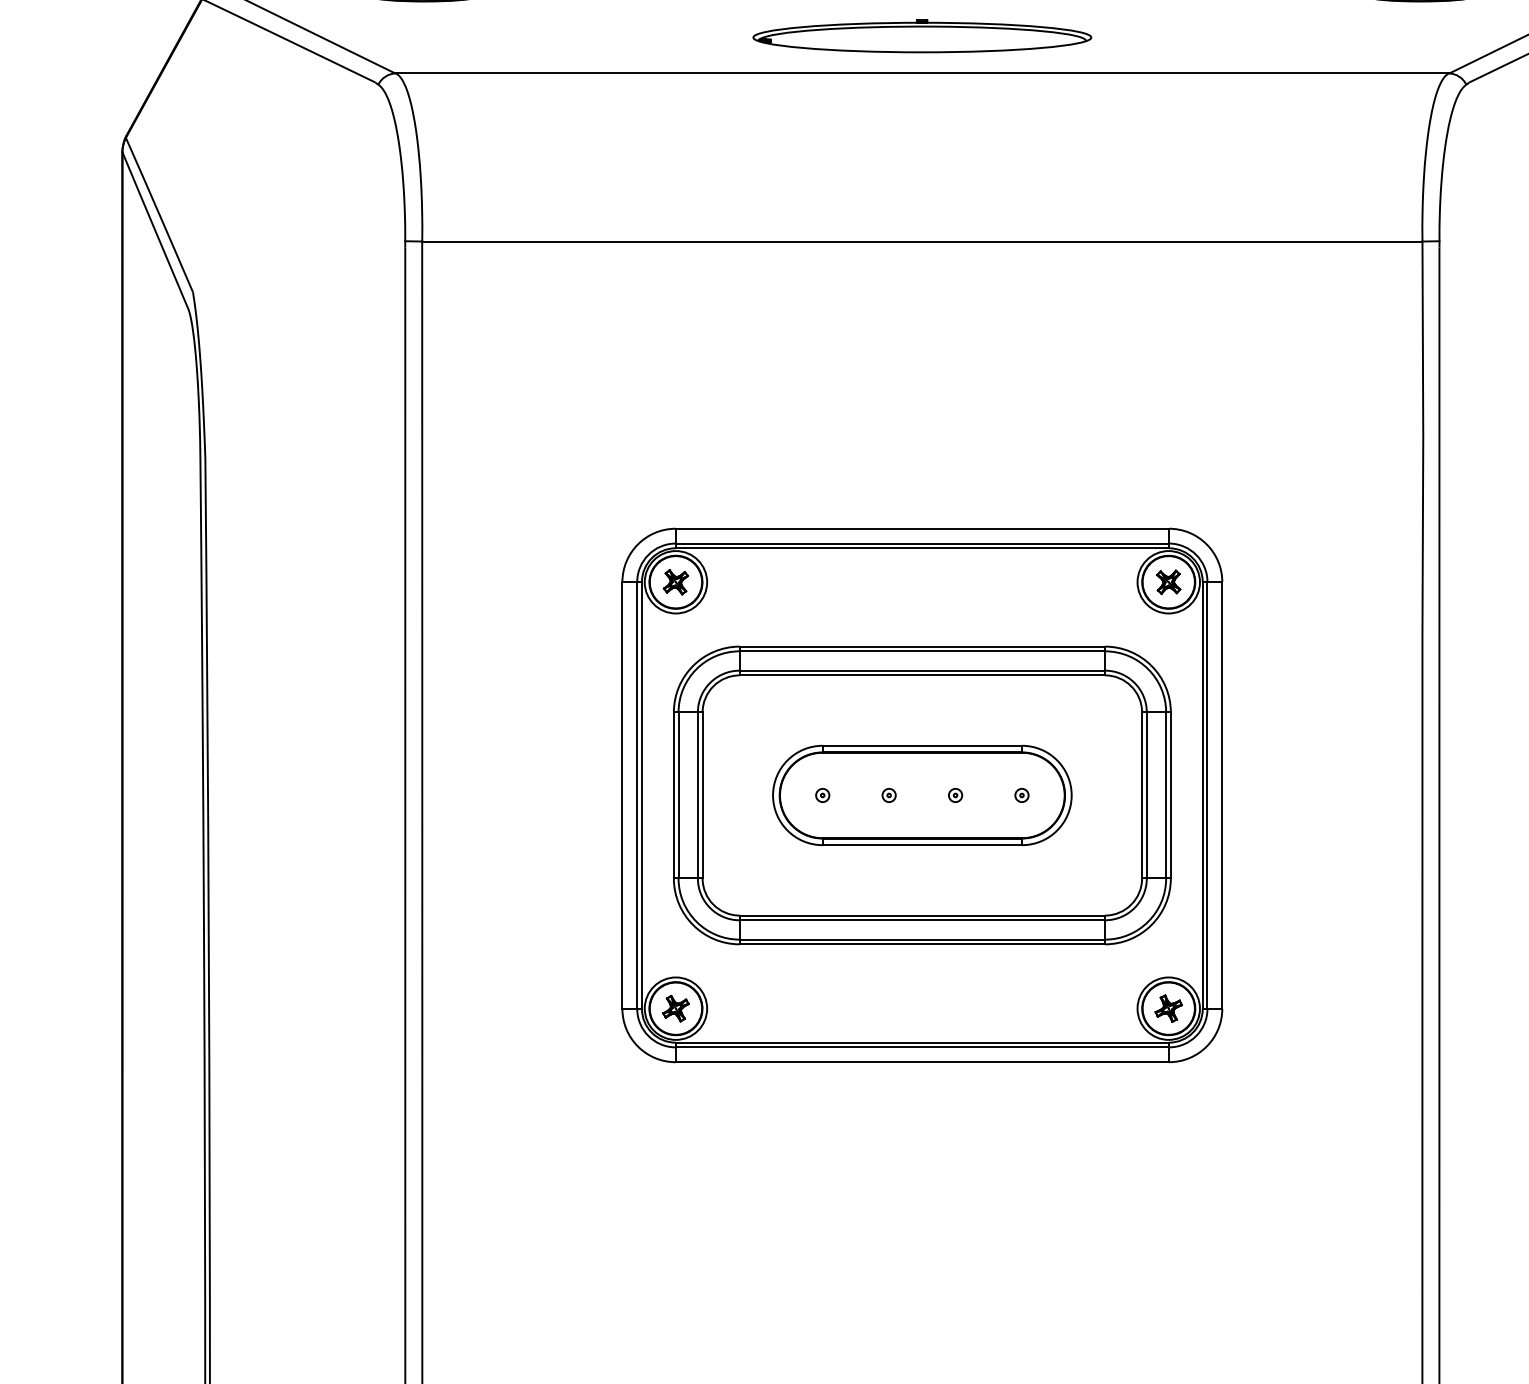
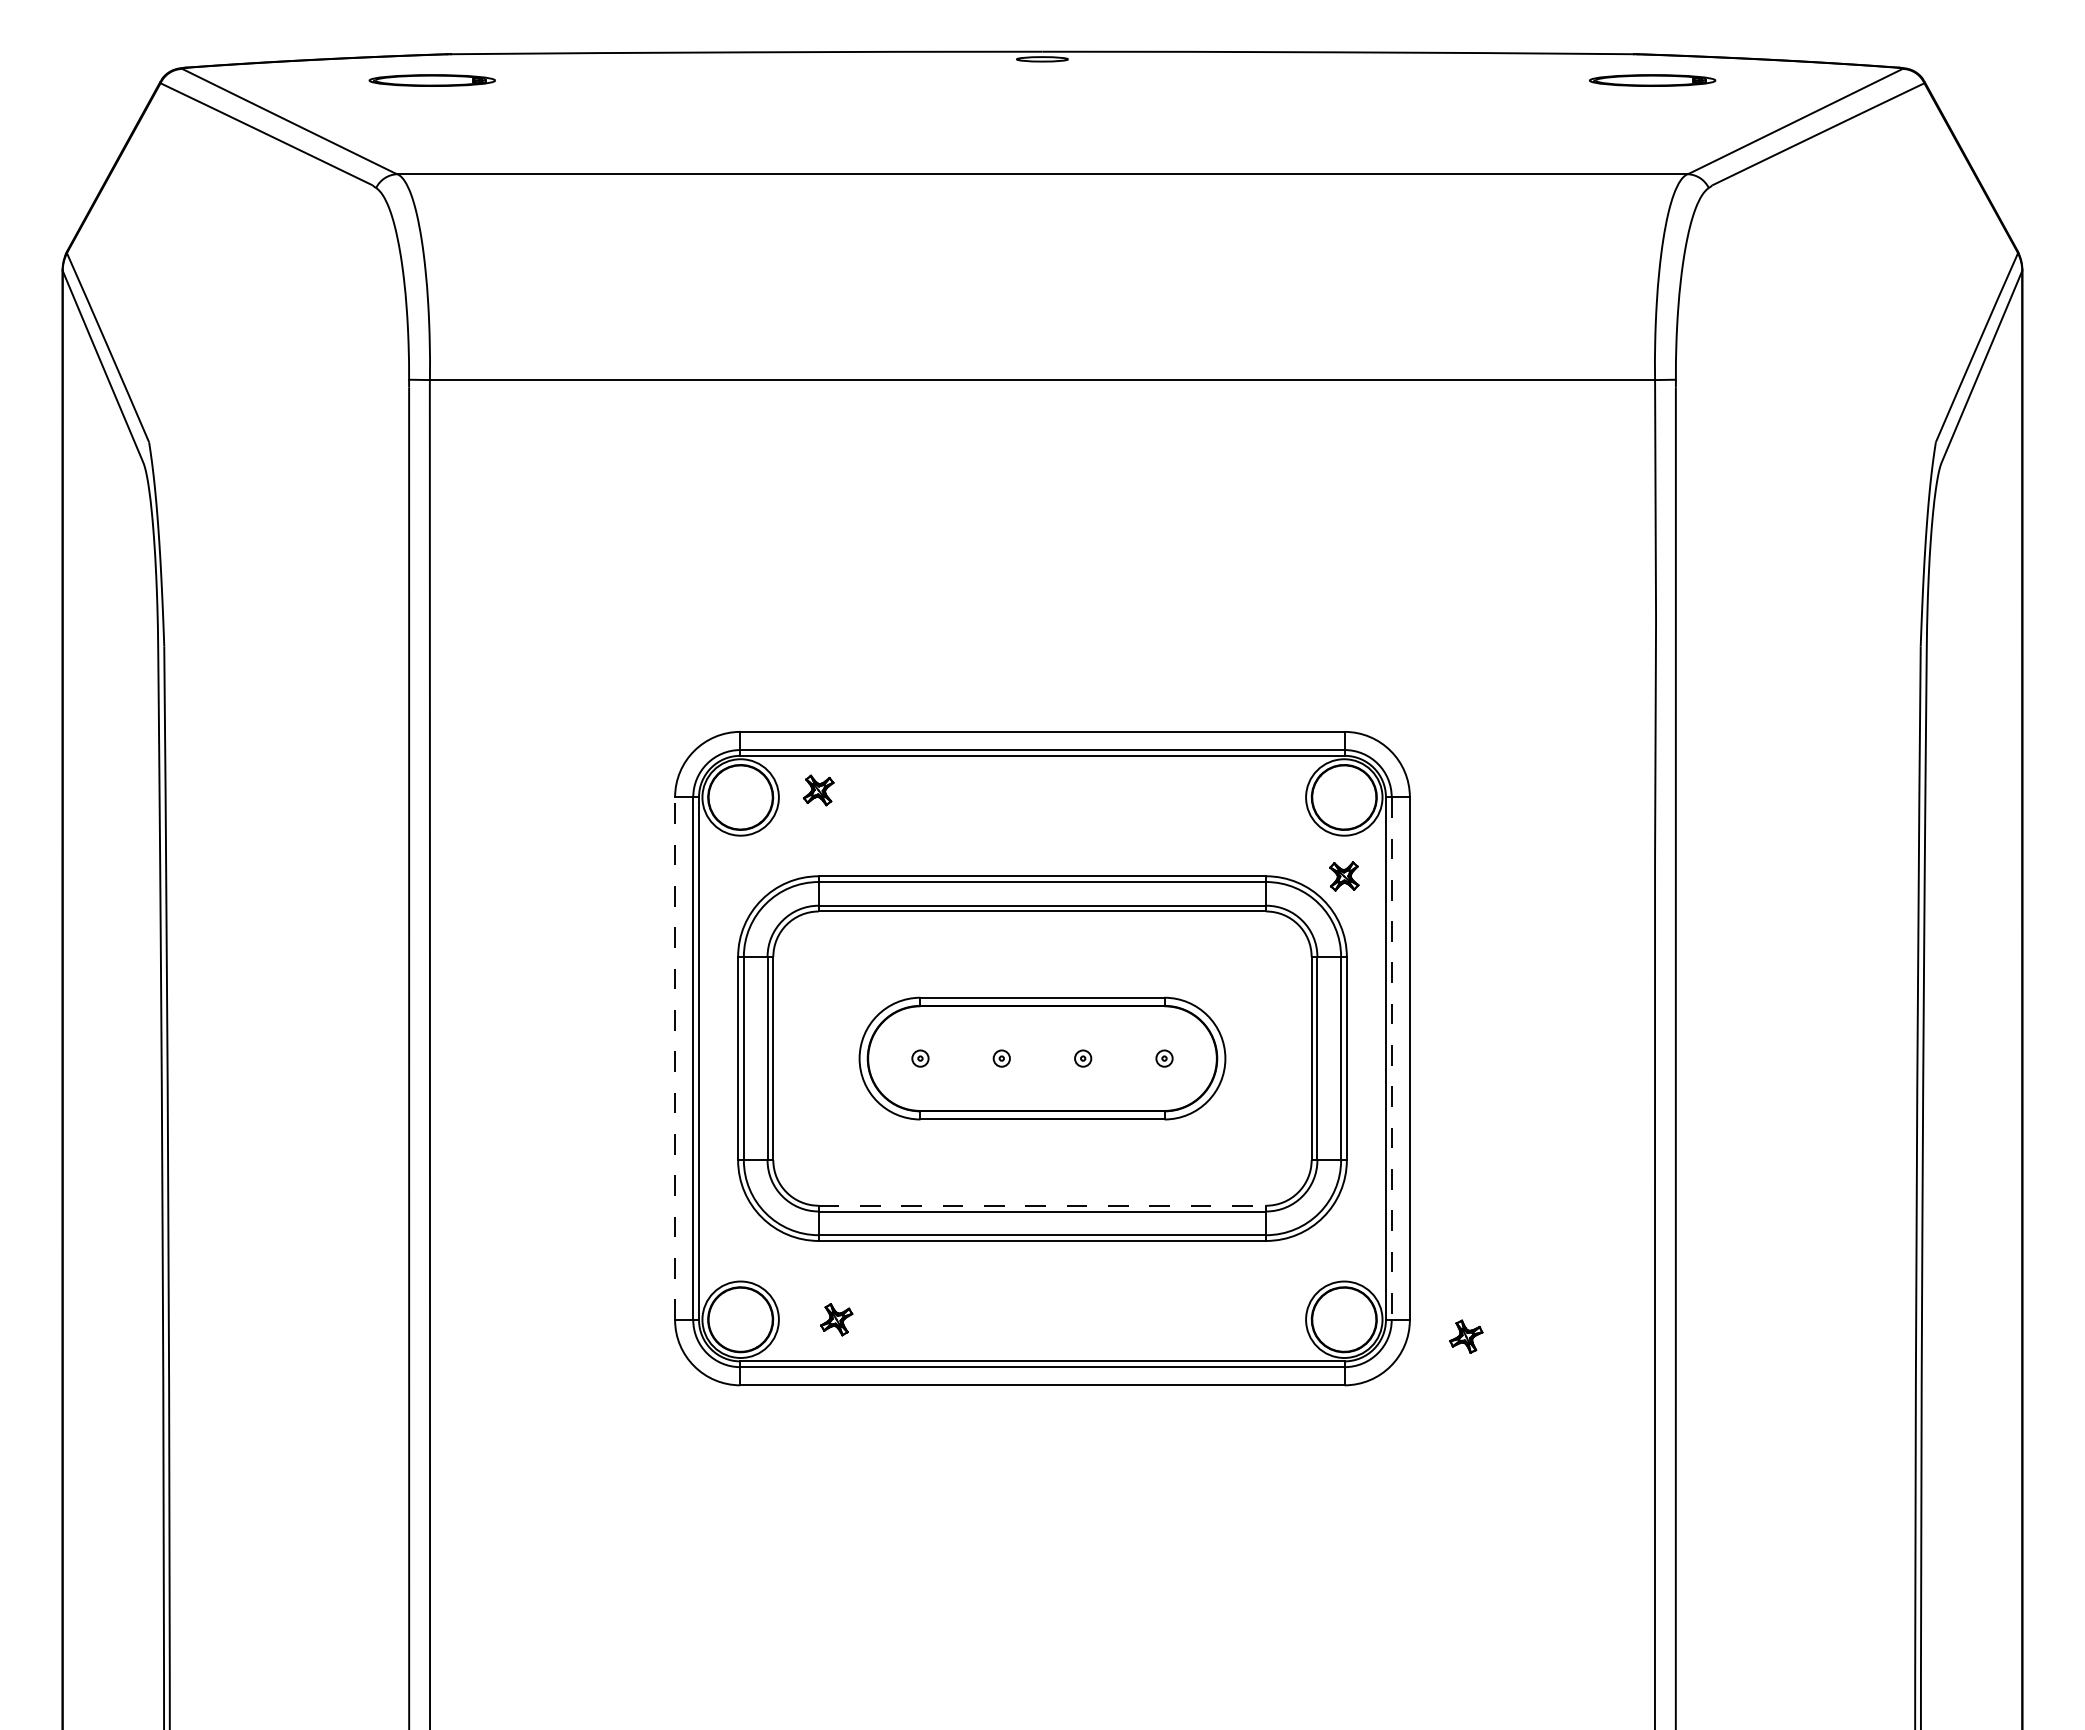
part: (922, 36) -> (1042, 128), removed
part: (675, 582) -> (818, 790), moved
part: (1168, 582) -> (1344, 876), moved
line: (622, 795) -> (675, 1058), solid -> dashed
line: (1207, 796) -> (1391, 1059), solid -> dashed
line: (922, 915) -> (1042, 1205), solid -> dashed
part: (675, 1008) -> (836, 1319), moved
part: (1168, 1008) -> (1466, 1336), moved

